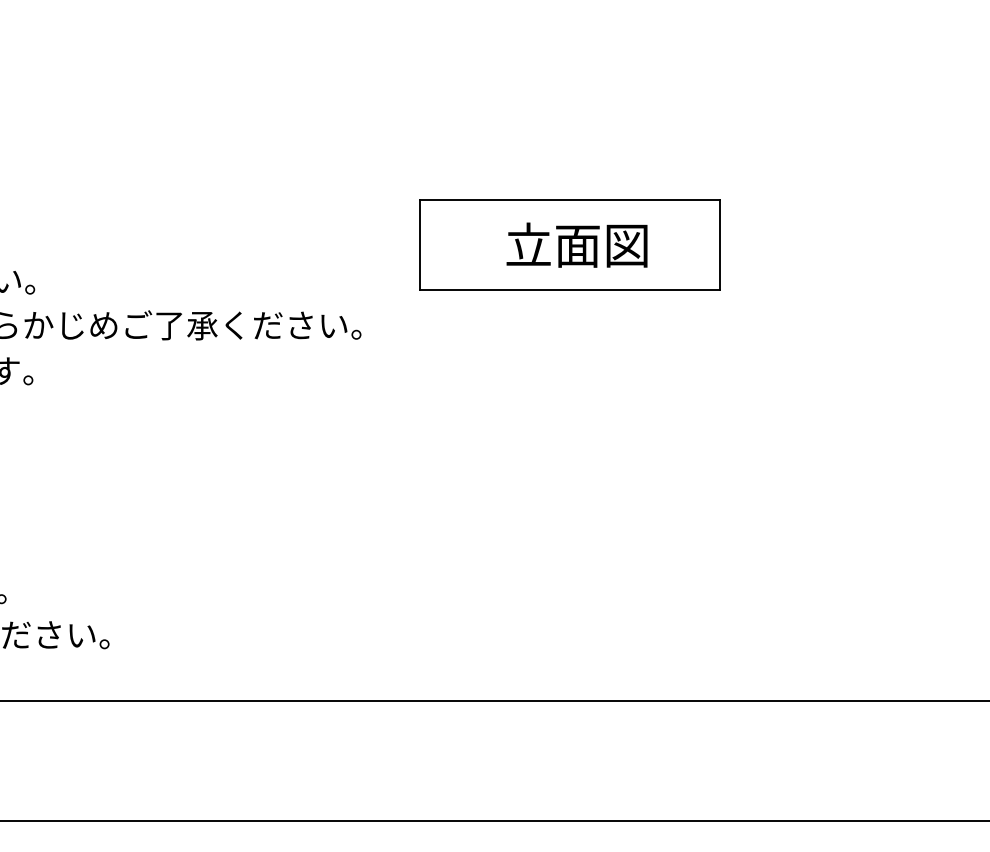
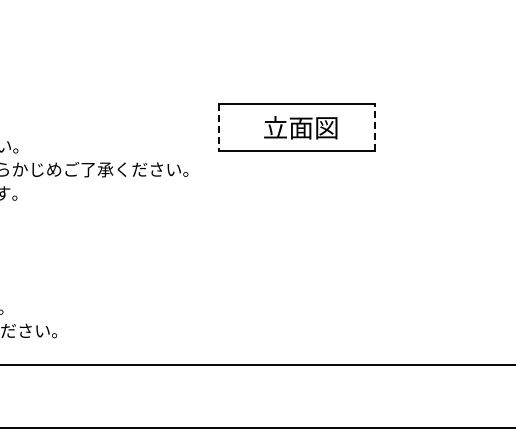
line: (720, 244) -> (375, 127), solid -> dashed
line: (419, 246) -> (218, 128), solid -> dashed

